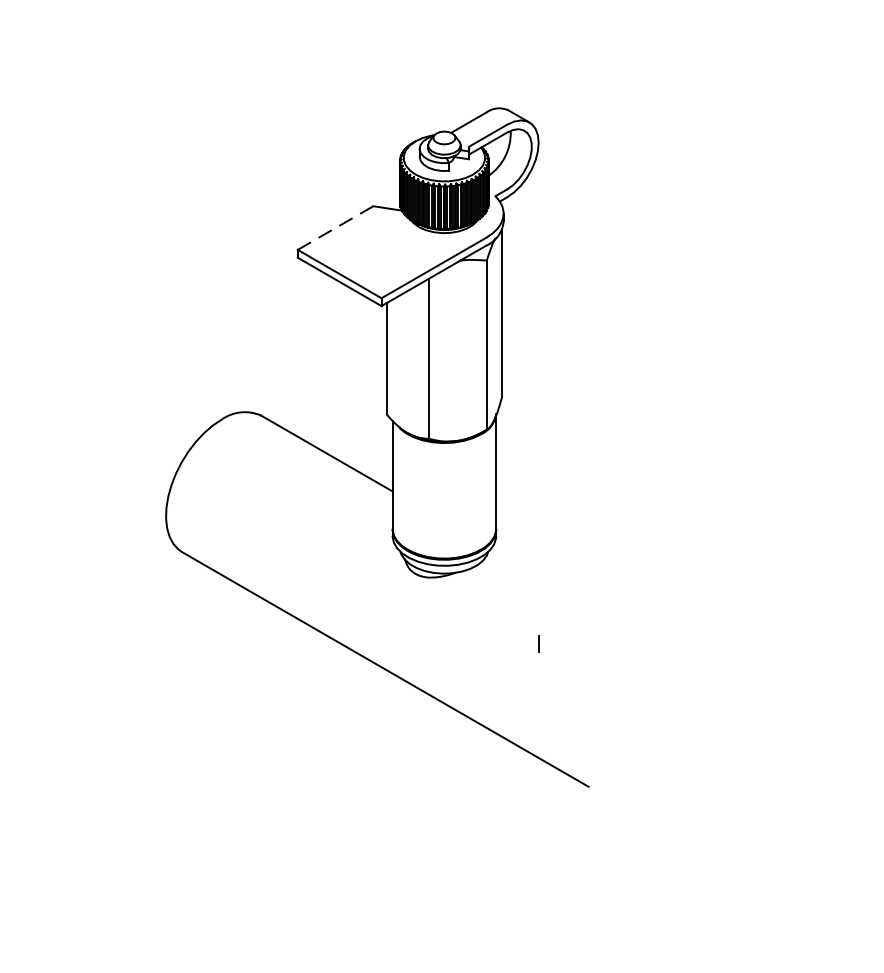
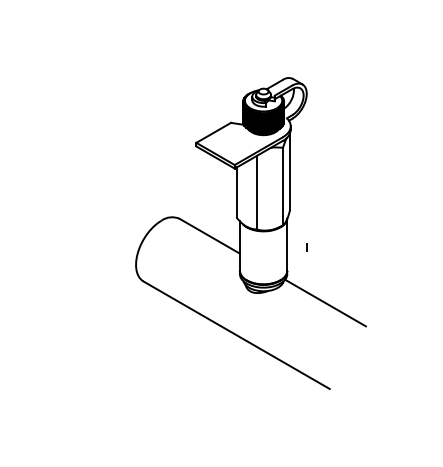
line: (335, 229) -> (213, 133), dashed -> solid
line: (579, 598) -> (325, 302), added
line: (537, 643) -> (306, 247), moved

